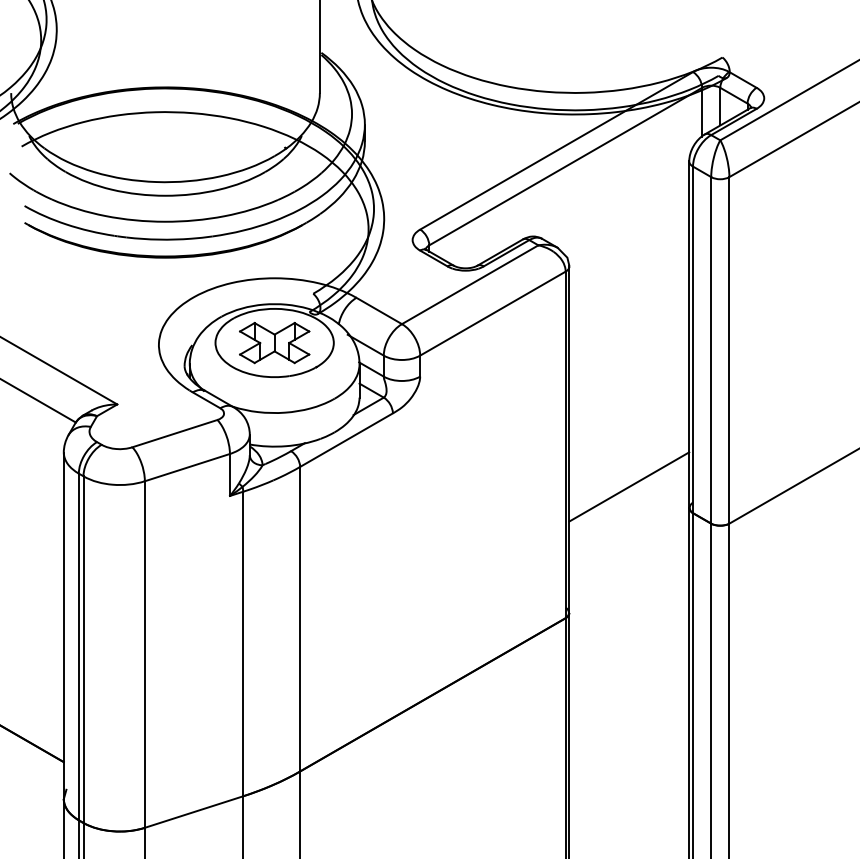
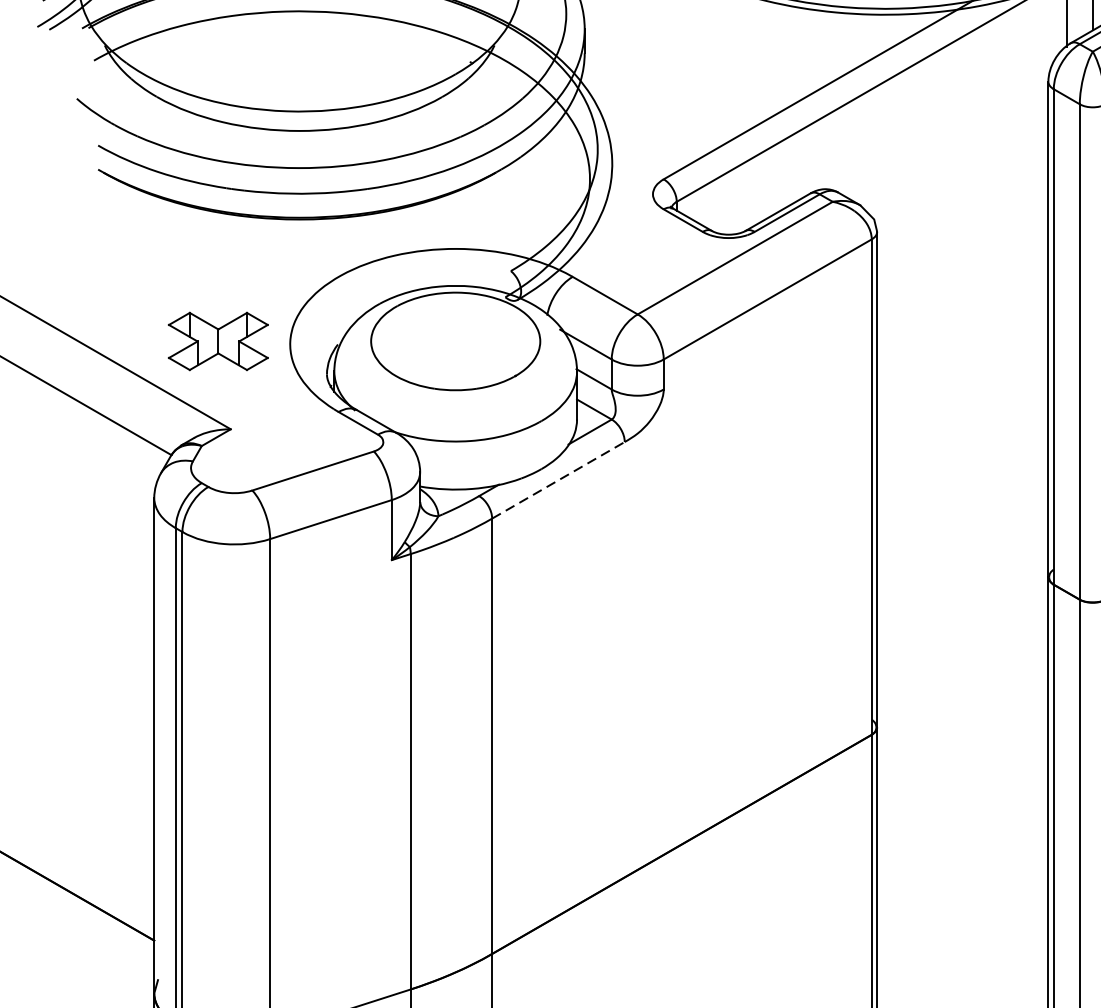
part: (274, 343) -> (218, 342), moved
line: (346, 440) -> (558, 480), solid -> dashed
line: (629, 486) -> (962, 546), removed

